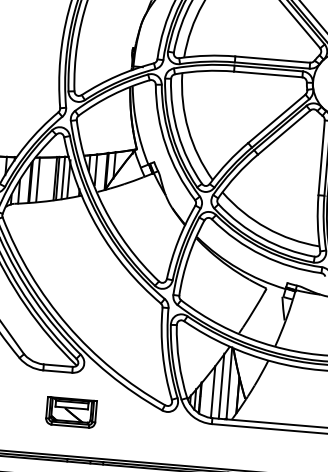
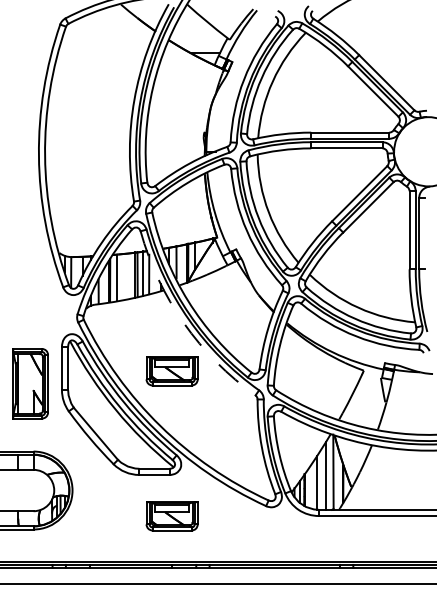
arc: (97, 228) -> (183, 323), solid -> dashed
part: (82, 273) -> (171, 371), added

